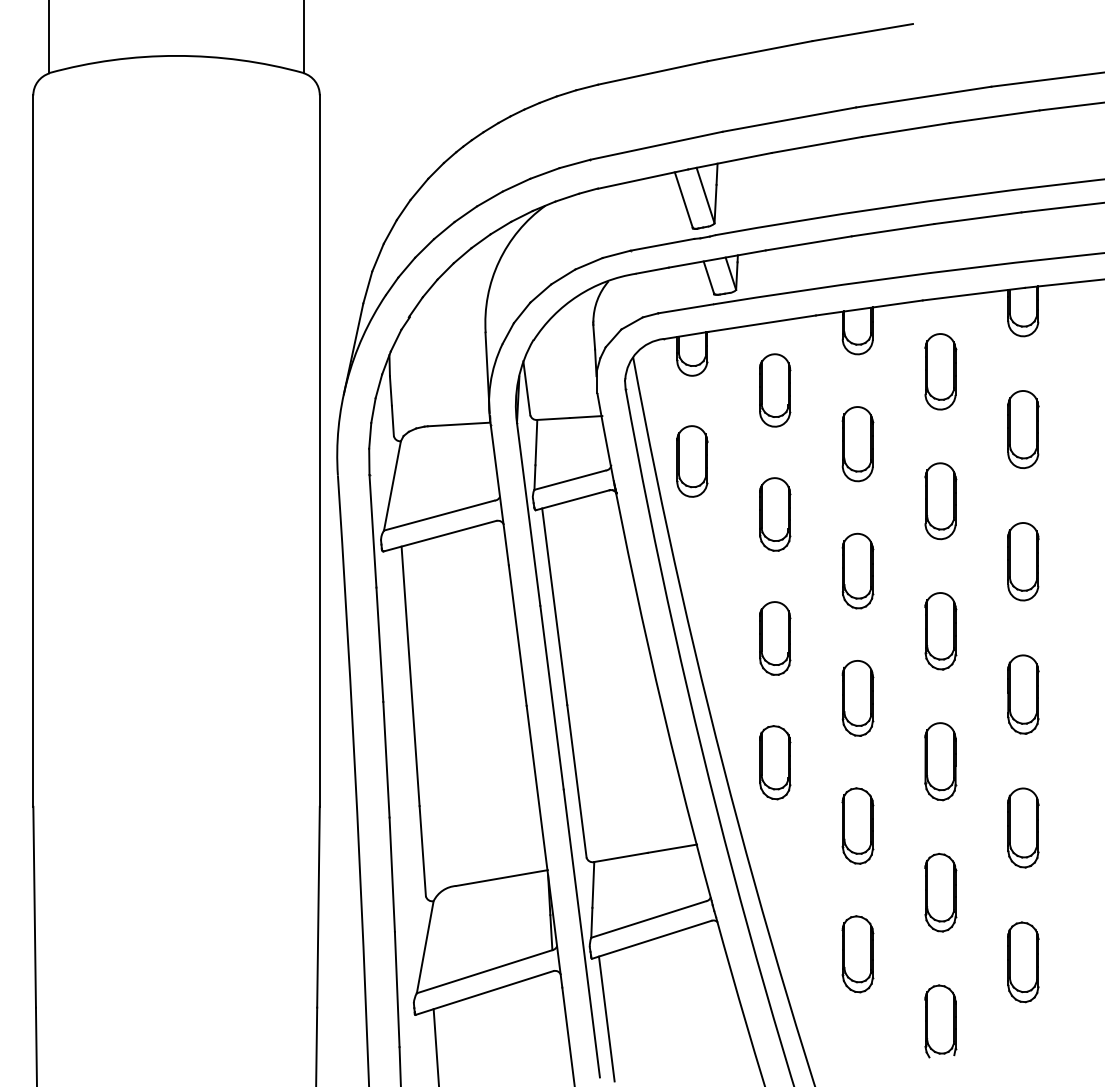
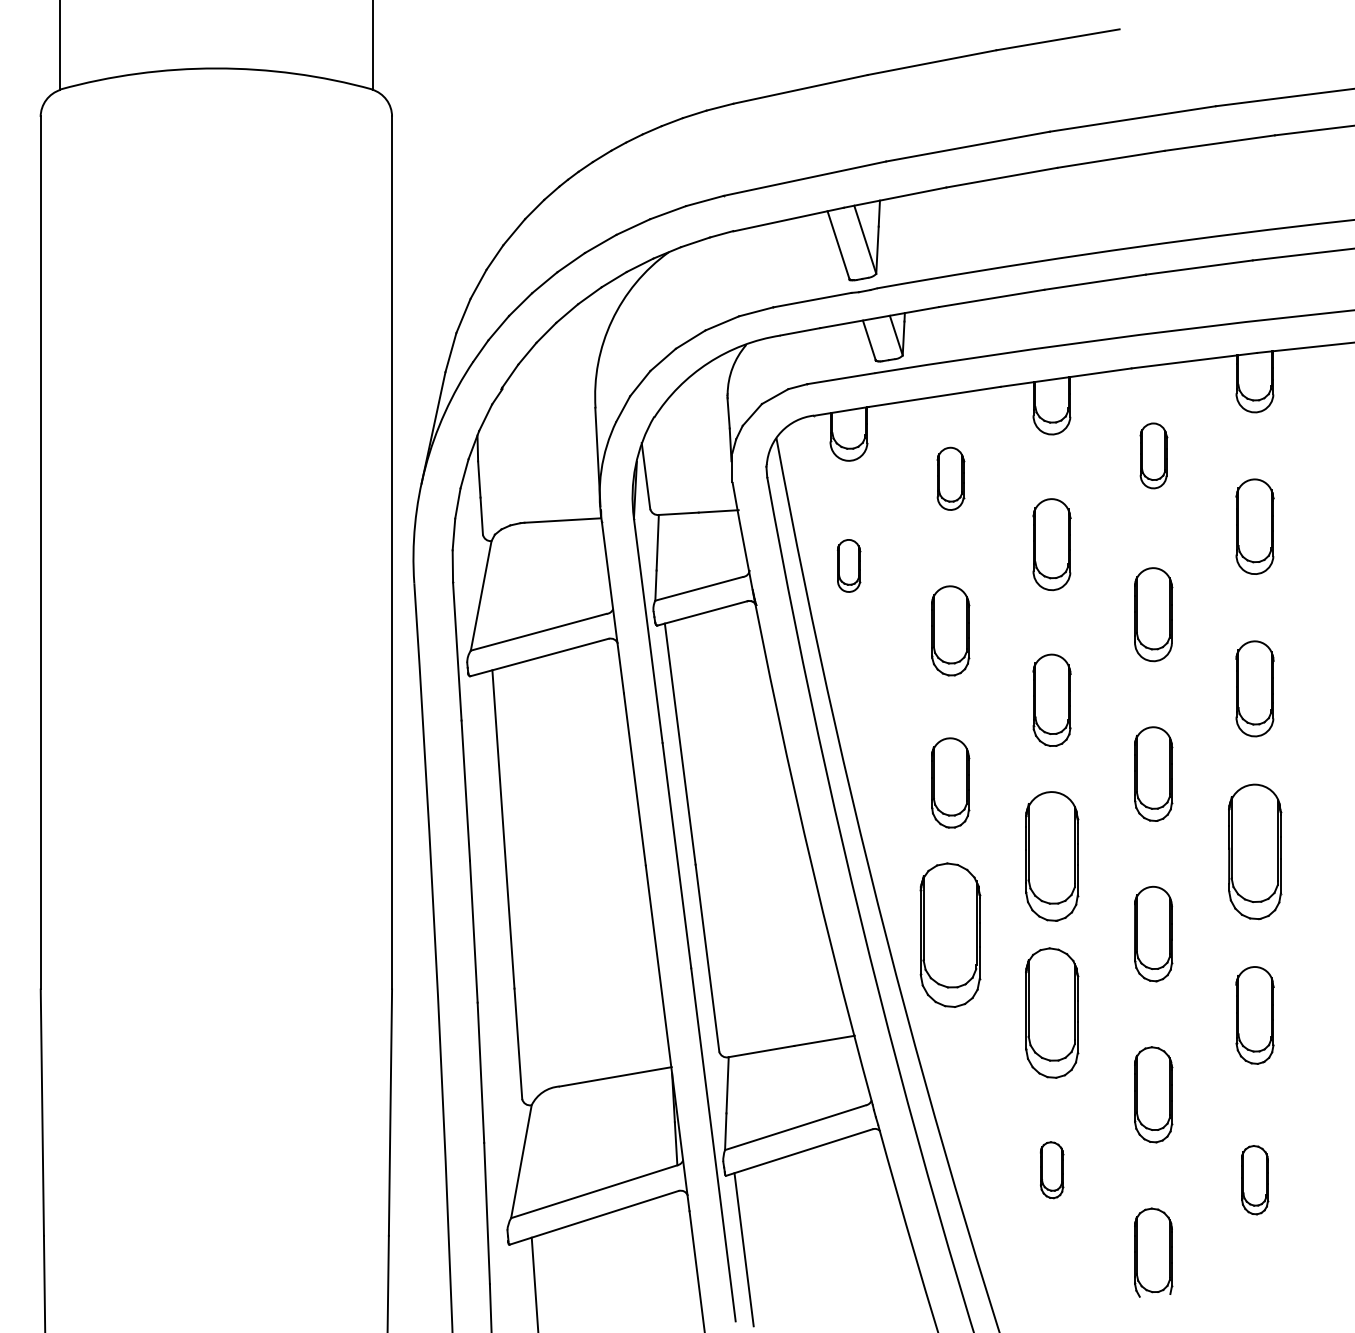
part: (940, 371) -> (1153, 455), size x0.7
part: (775, 390) -> (950, 478), size x0.7
part: (691, 461) -> (848, 565), size x0.6
part: (1022, 694) -> (1254, 851), size x1.4
part: (857, 698) -> (1051, 856), size x1.4
part: (775, 762) -> (950, 935), size x1.6
part: (857, 825) -> (1051, 1012), size x1.4
part: (857, 953) -> (1051, 1169), size x0.6
part: (1022, 961) -> (1254, 1179), size x0.7

